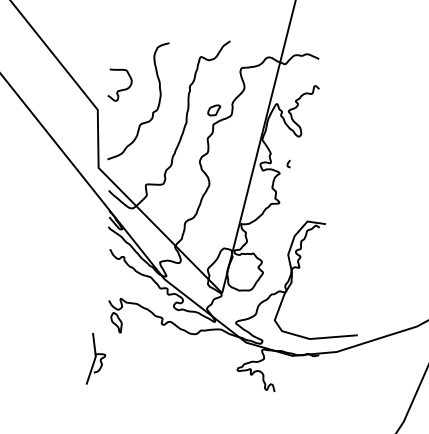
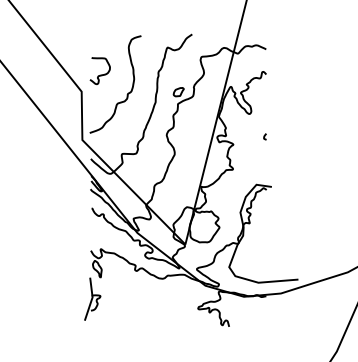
curve: (288, 163) -> (264, 136), moved
part: (96, 358) -> (93, 298), moved

